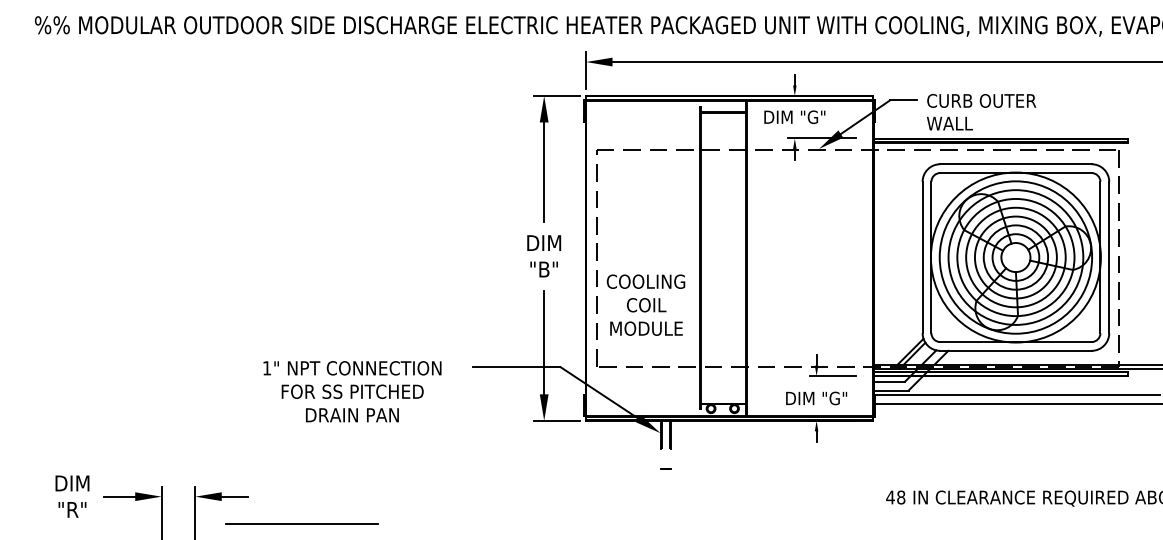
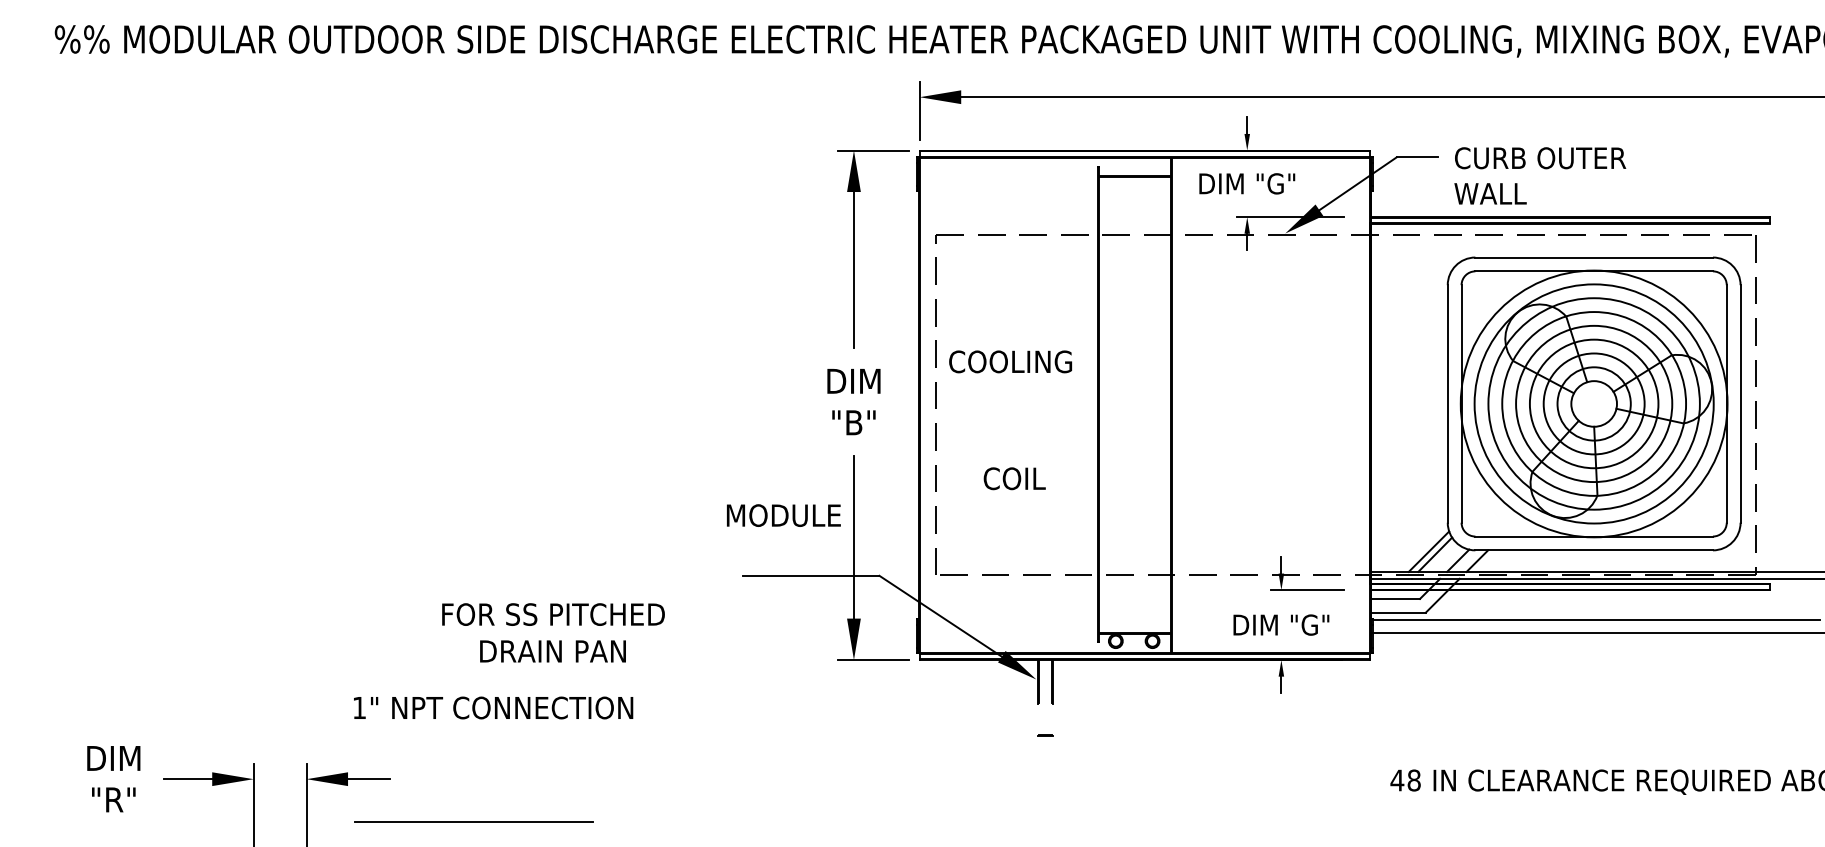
text: (645, 281) -> (1009, 361), moved
text: (646, 328) -> (783, 515), moved
text: (352, 368) -> (493, 708), moved

